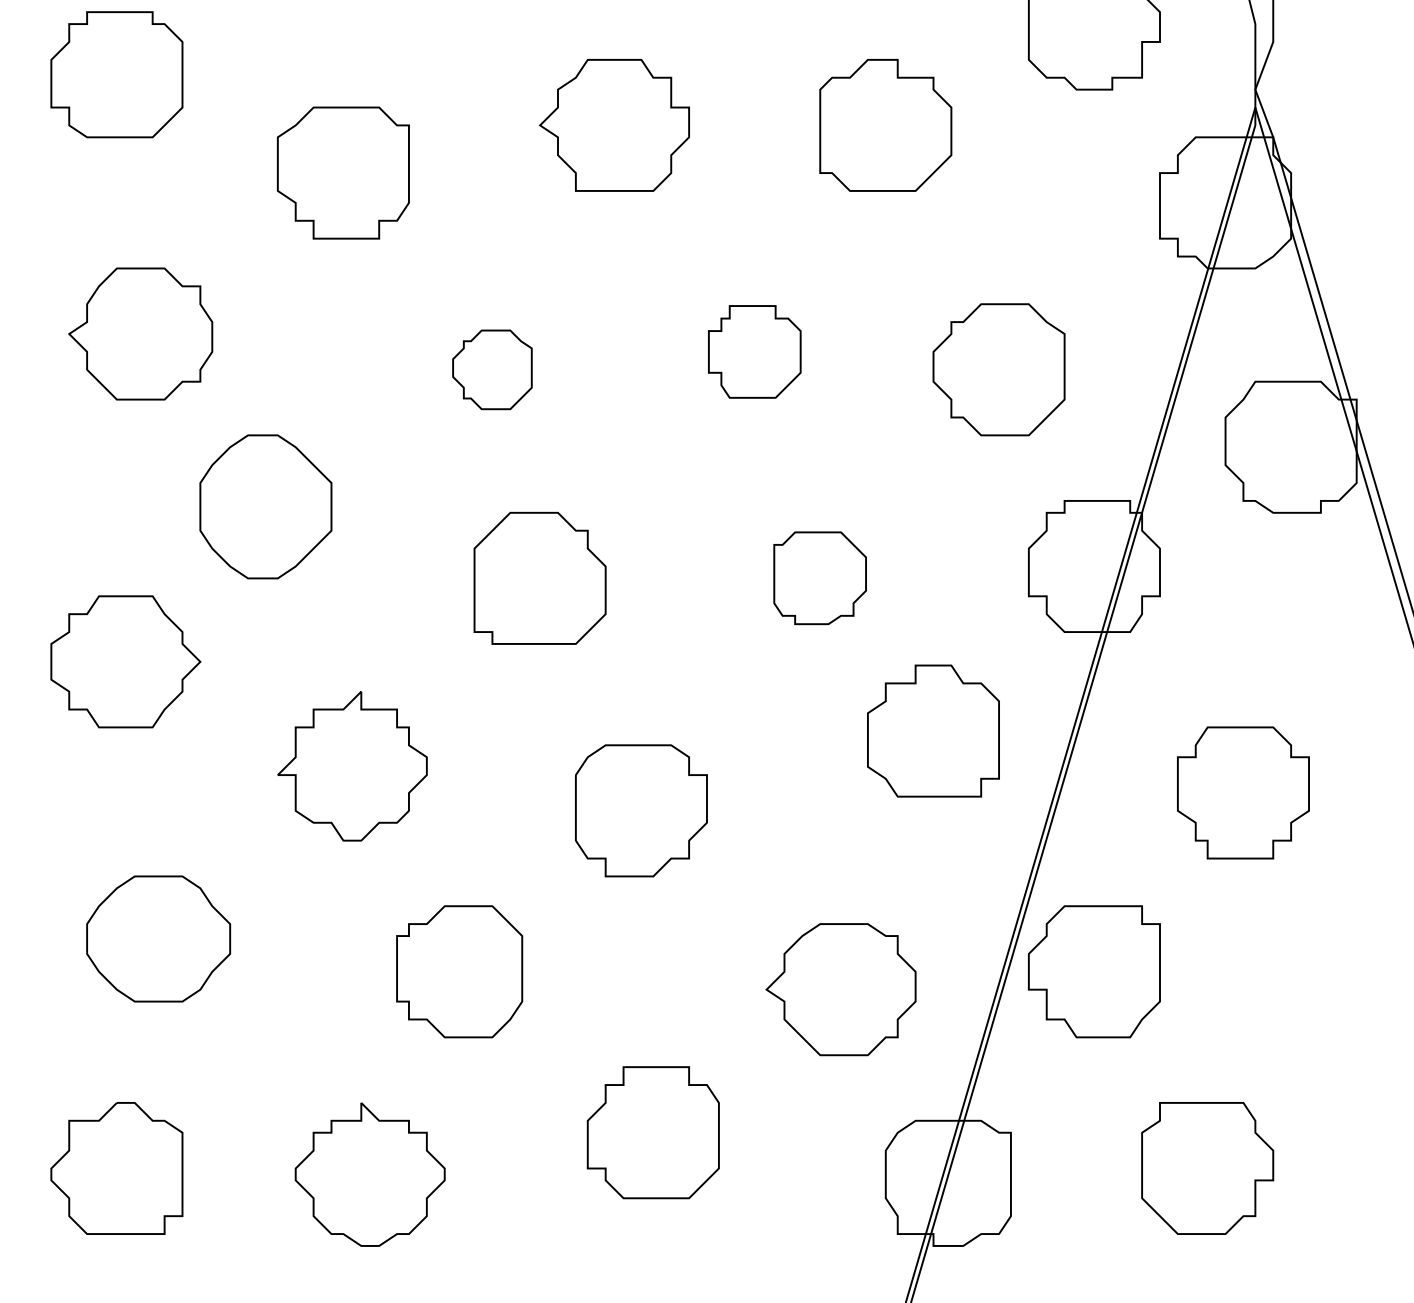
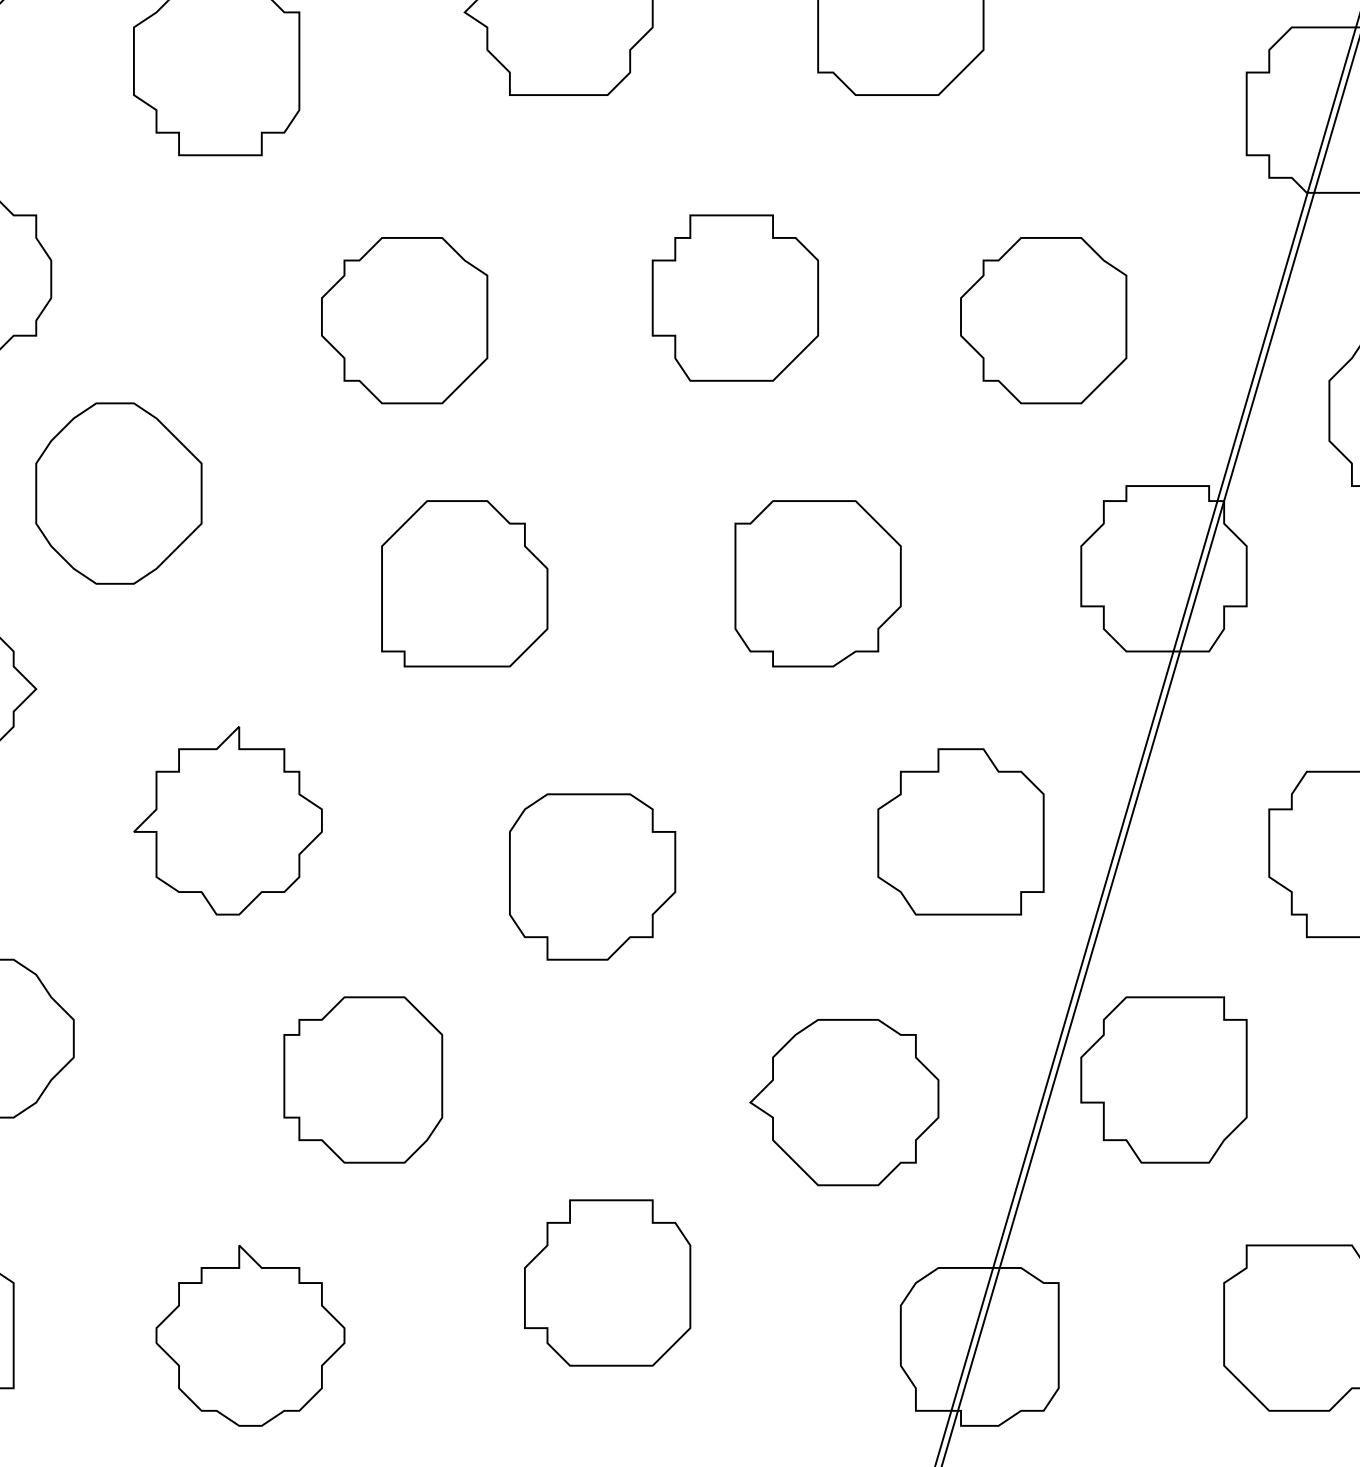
part: (754, 351) -> (735, 297), size x1.43
part: (492, 369) -> (404, 320), size x1.67
part: (819, 577) -> (817, 582), size x1.43
part: (933, 730) -> (961, 831), moved

